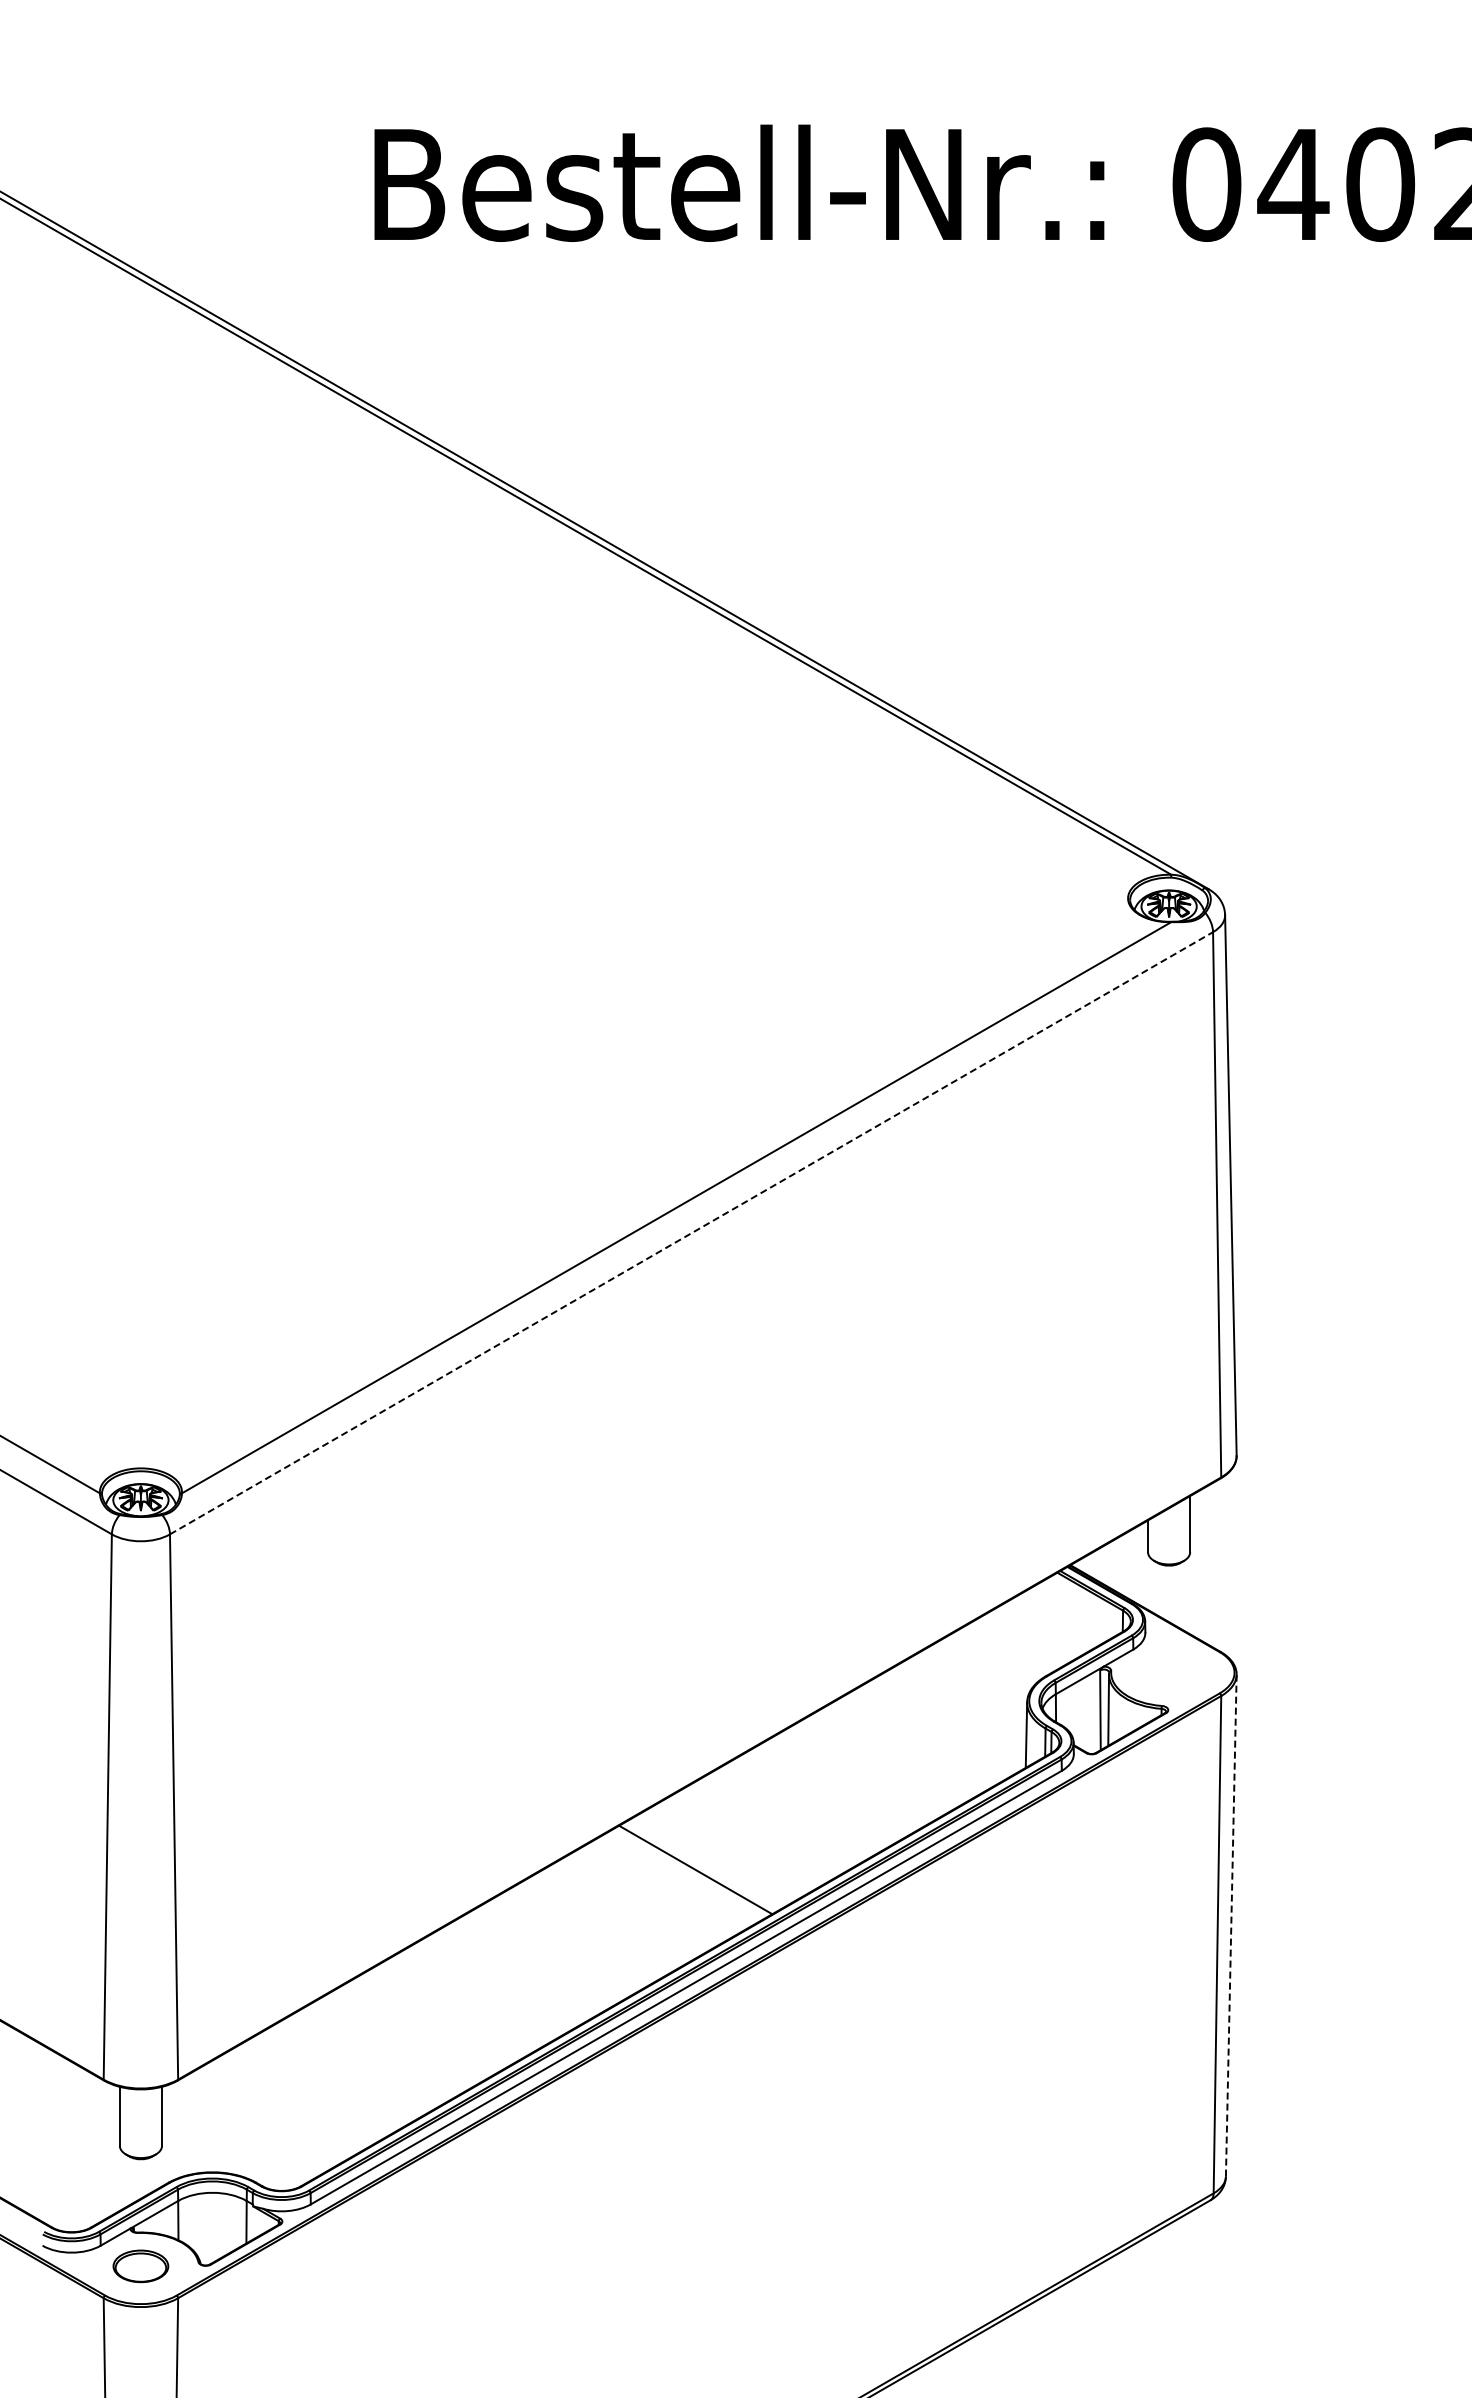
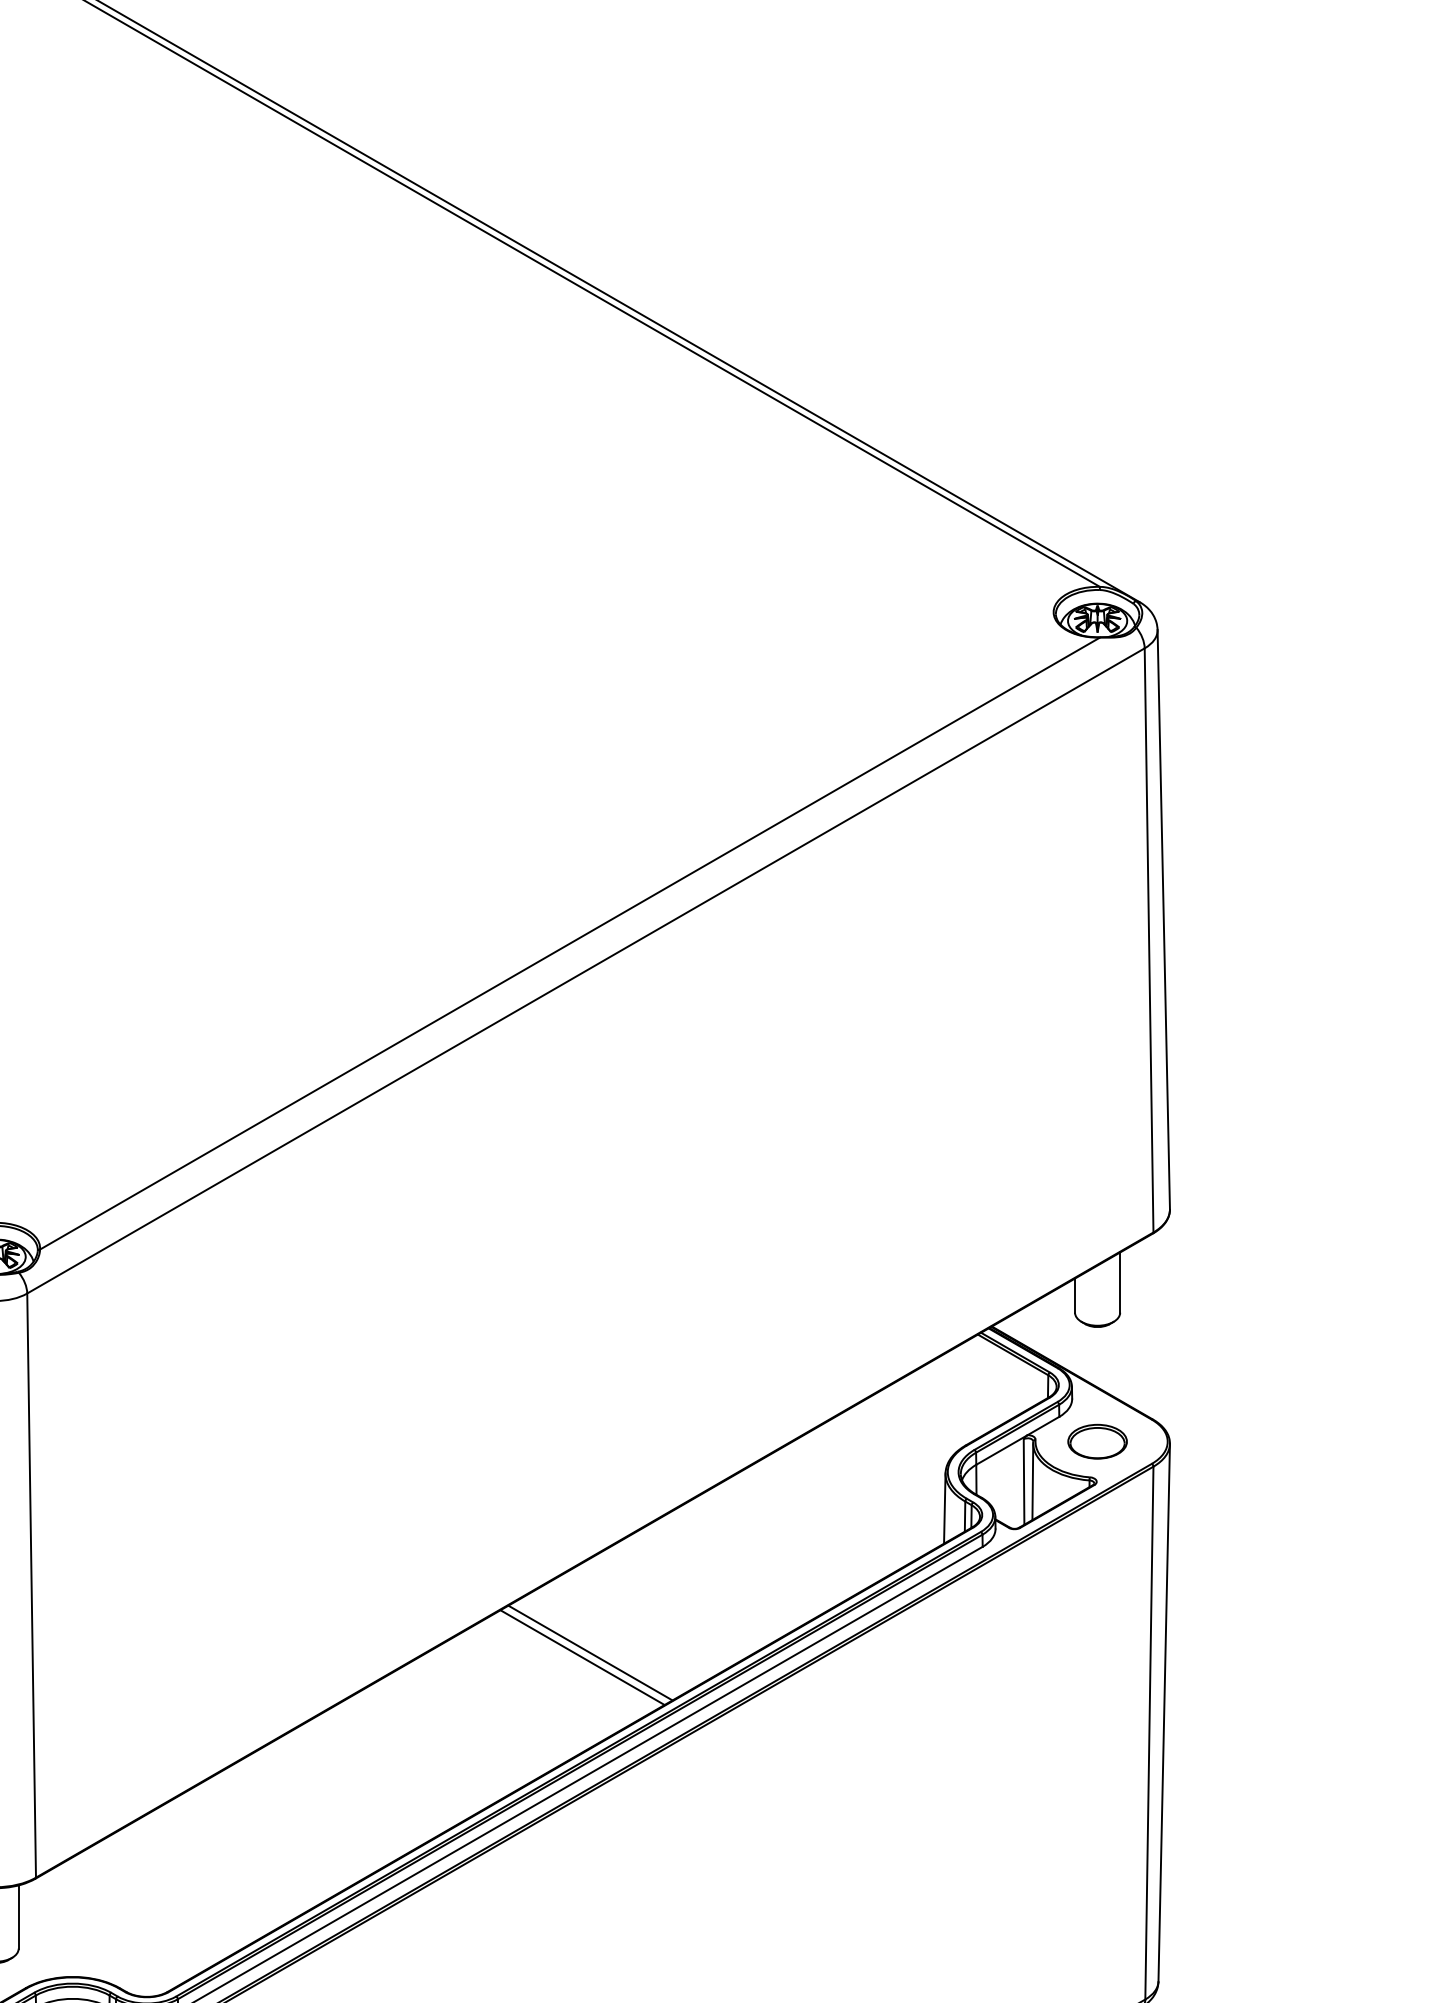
line: (691, 1233) -> (585, 971), dashed -> solid
part: (1168, 1672) -> (1096, 1441), added
line: (687, 1874) -> (581, 1657), added
line: (1231, 1925) -> (1164, 1712), dashed -> solid

